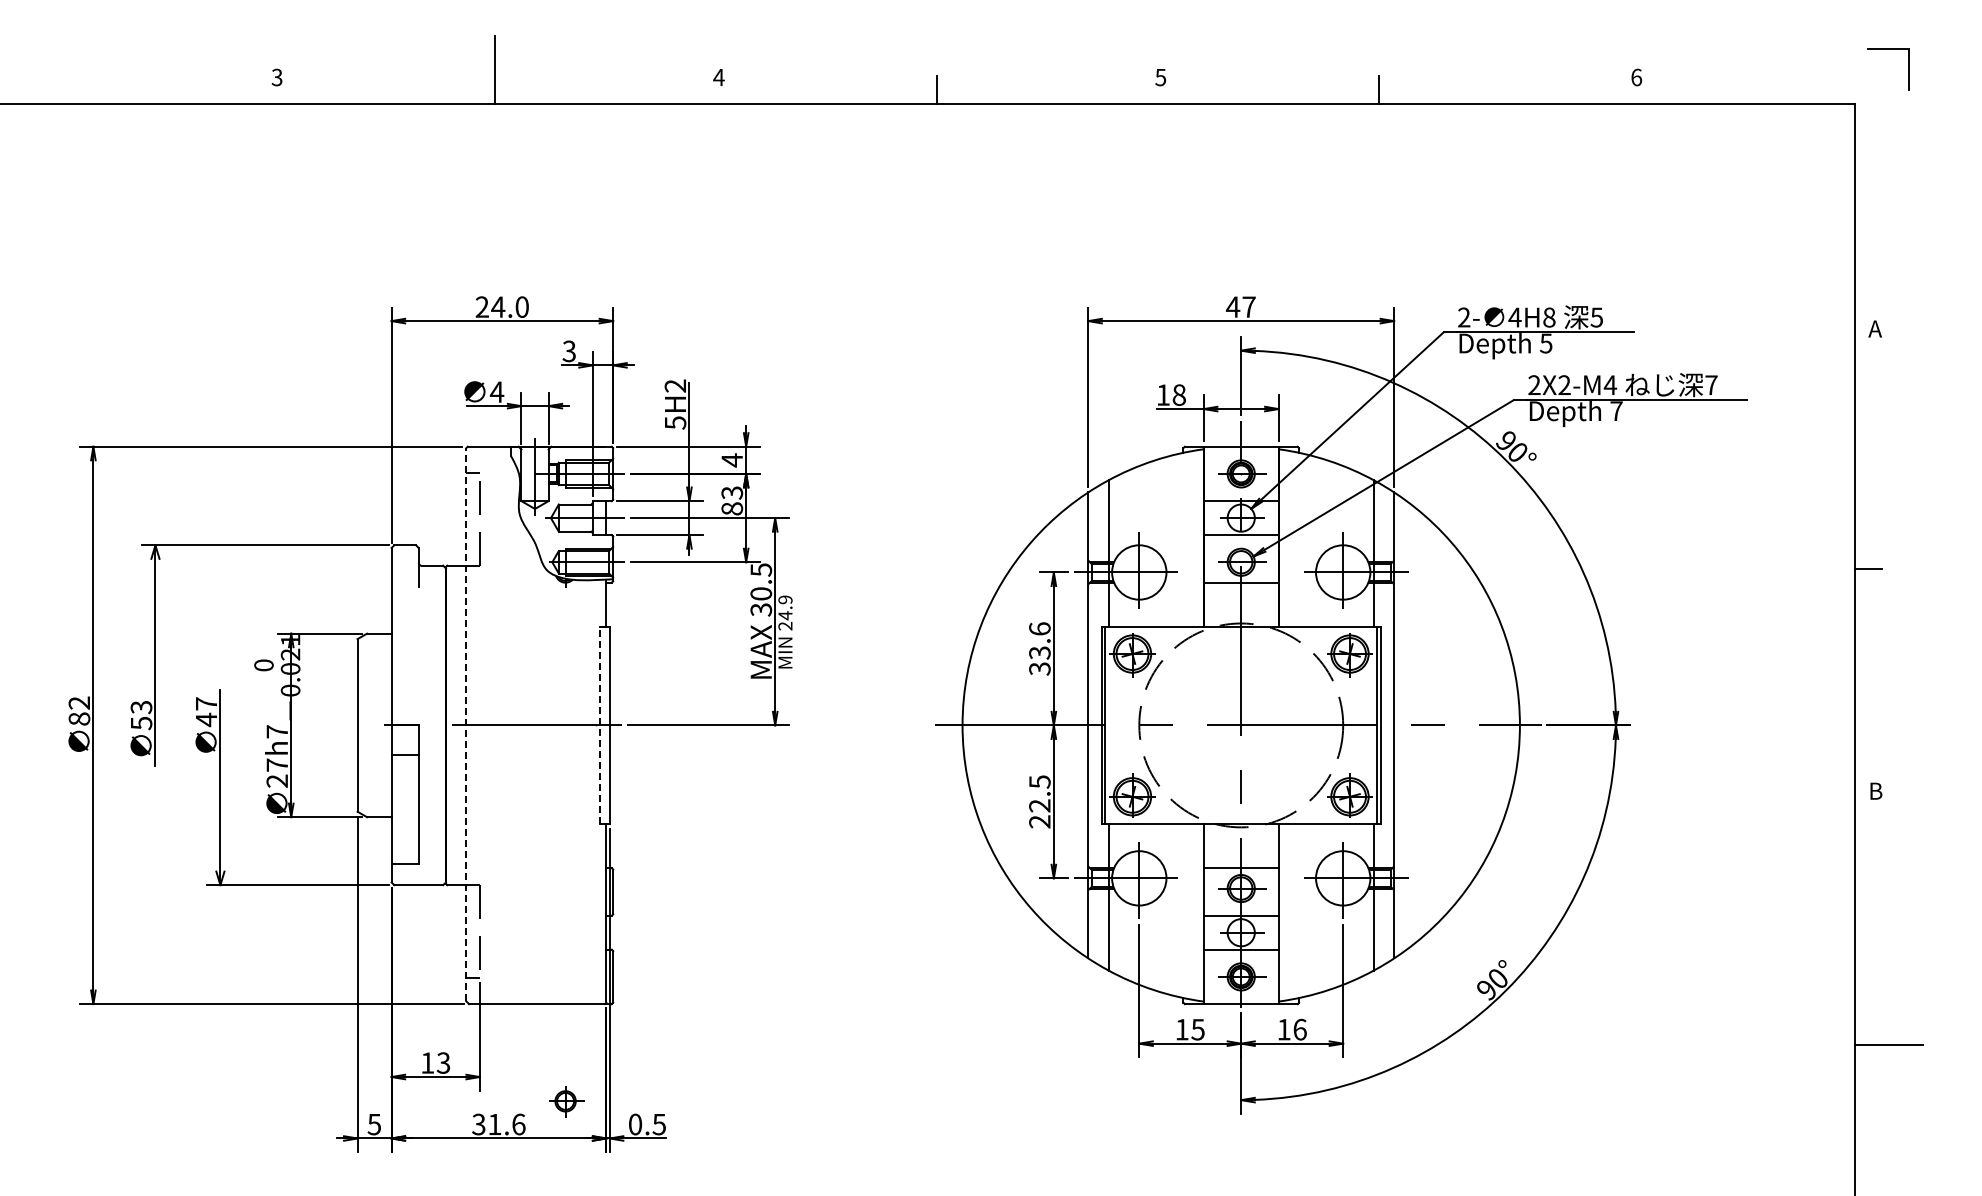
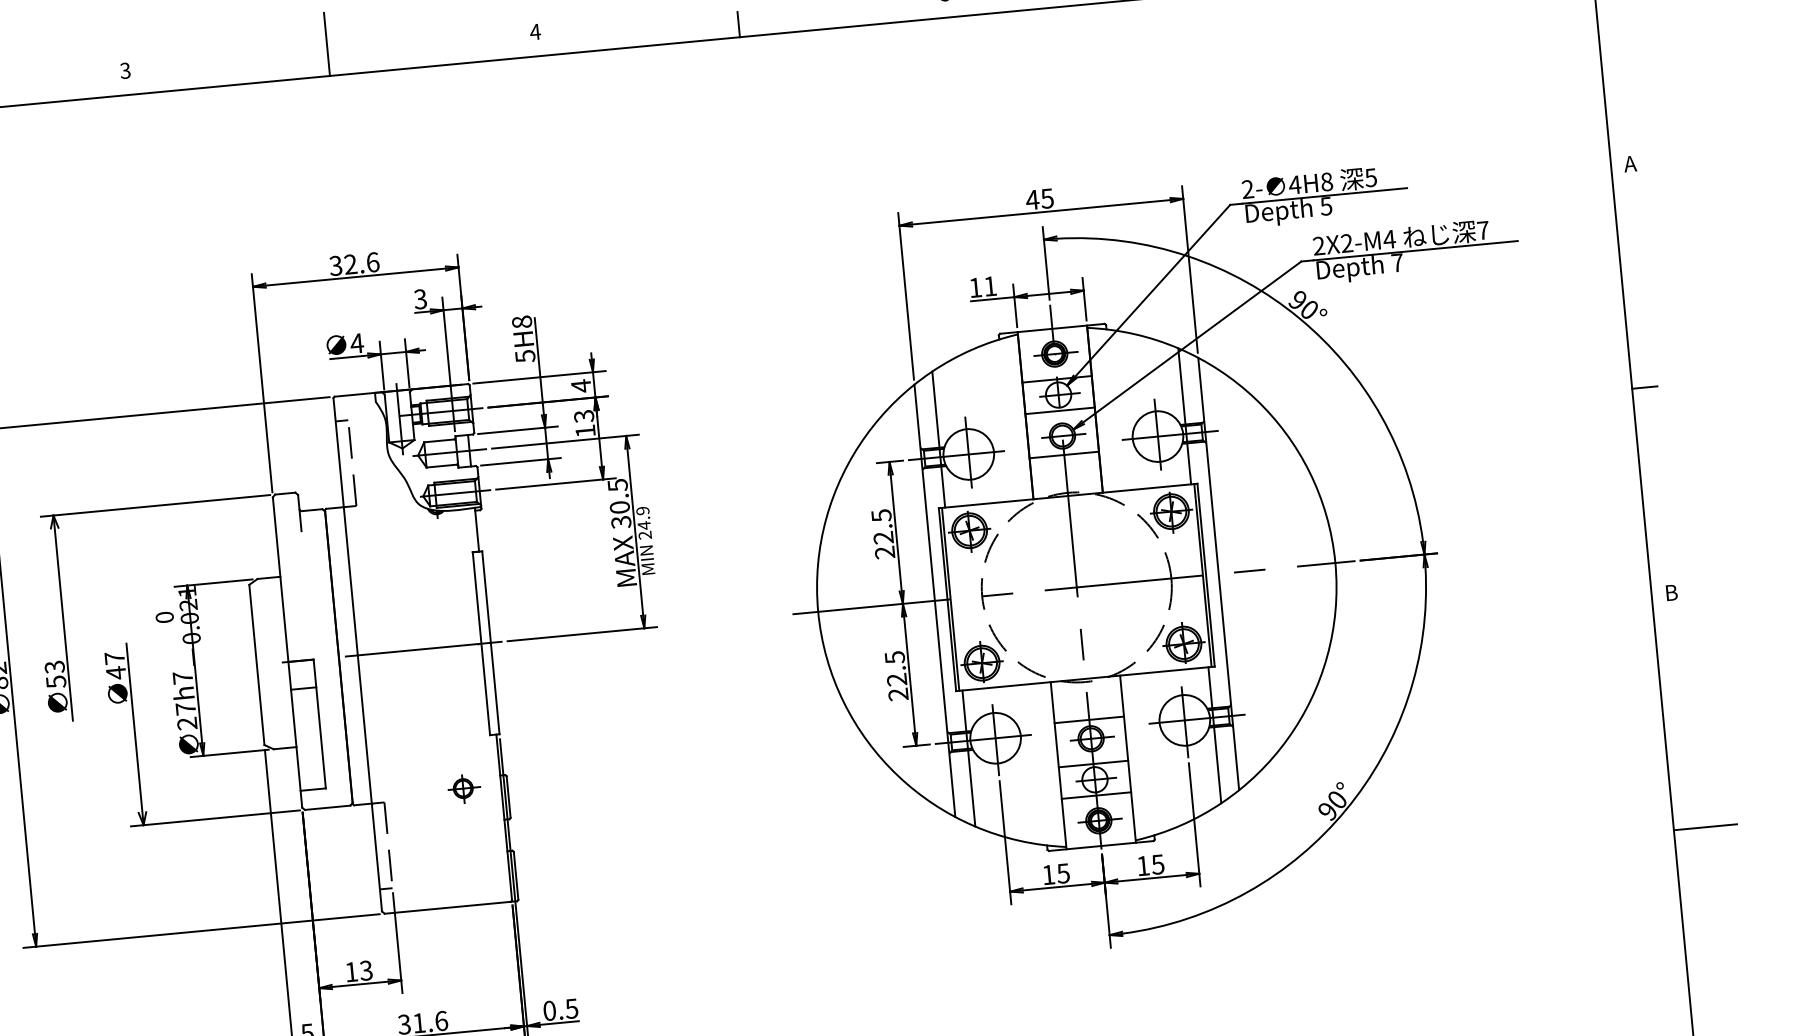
text: (501, 306) -> (353, 263), 24.0 -> 32.6
text: (1248, 306) -> (1046, 198), 47 -> 45
text: (675, 385) -> (522, 321), 5H2 -> 5H8
text: (1178, 394) -> (989, 285), 18 -> 11
text: (732, 508) -> (585, 430), 83 -> 13
text: (1039, 648) -> (882, 533), 33.6 -> 22.5
line: (466, 724) -> (357, 654), dashed -> solid
line: (599, 725) -> (481, 643), dashed -> solid
text: (1299, 1029) -> (1157, 864), 16 -> 15
part: (566, 1101) -> (464, 788), moved

